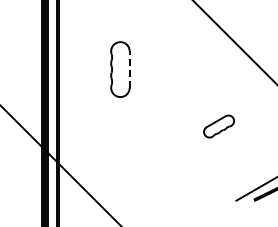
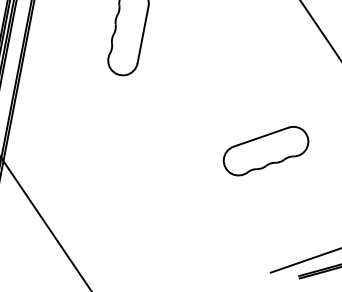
line: (129, 69) -> (142, 34), dashed -> solid
part: (218, 126) -> (265, 150), size x1.67

